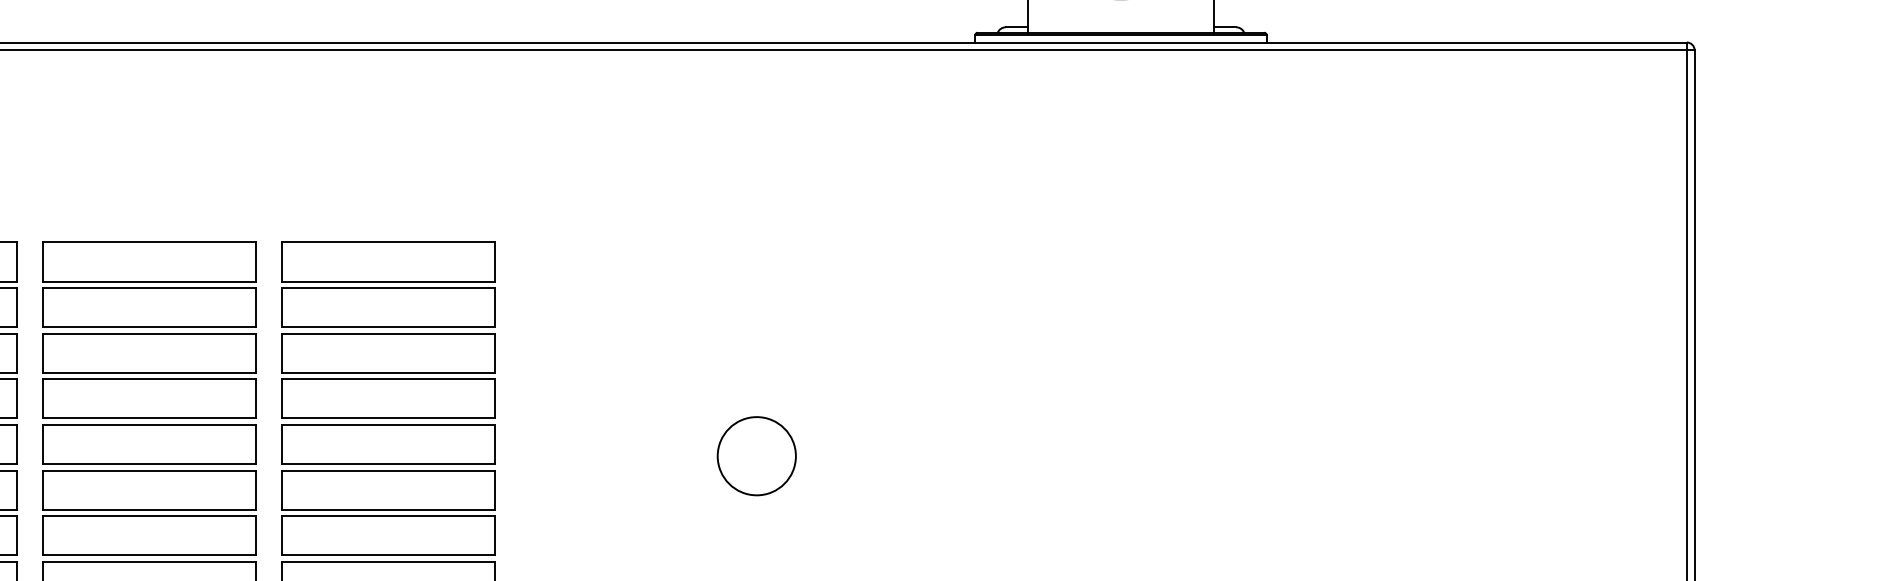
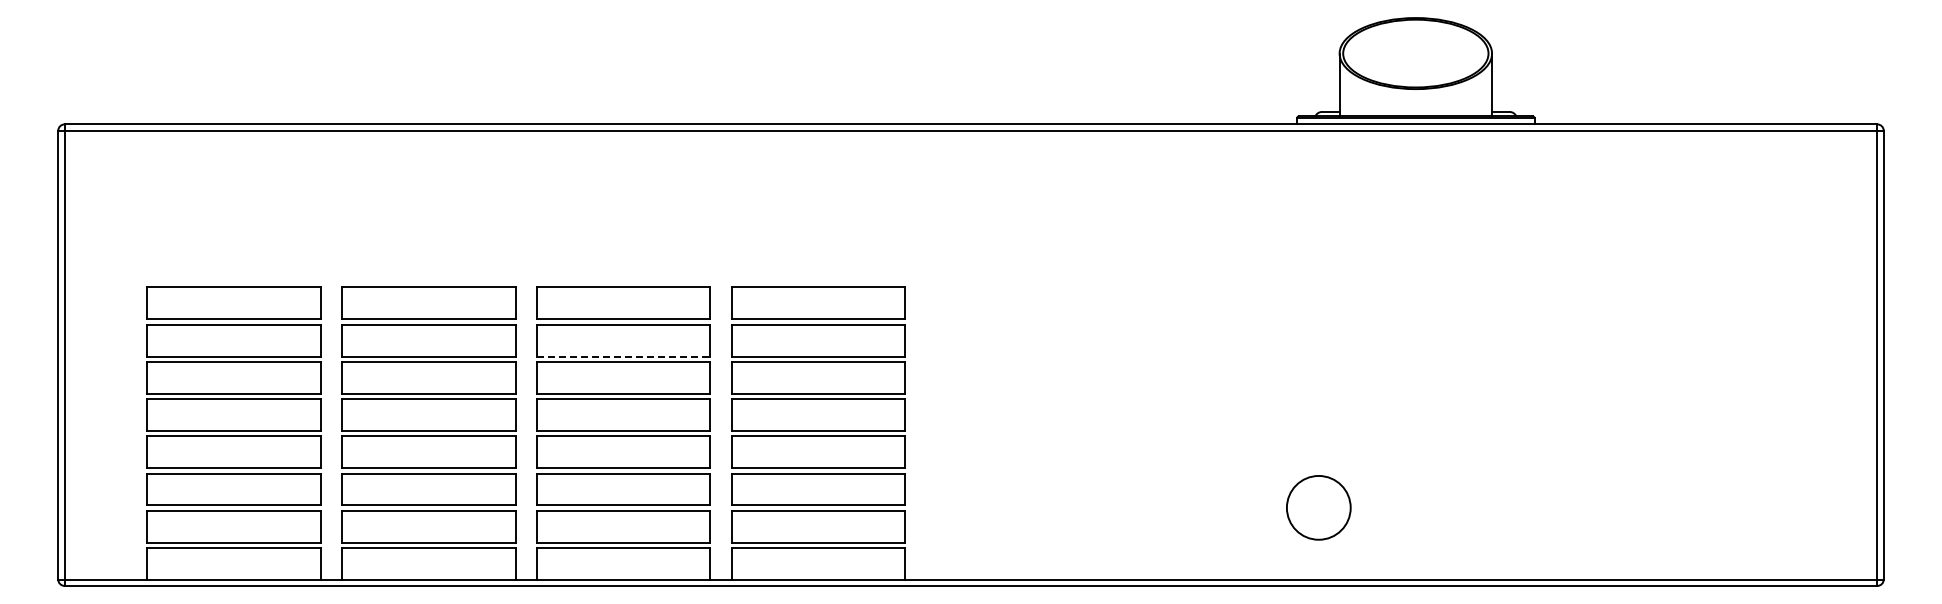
line: (149, 327) -> (623, 356), solid -> dashed
circle: (756, 455) -> (1318, 507), moved

